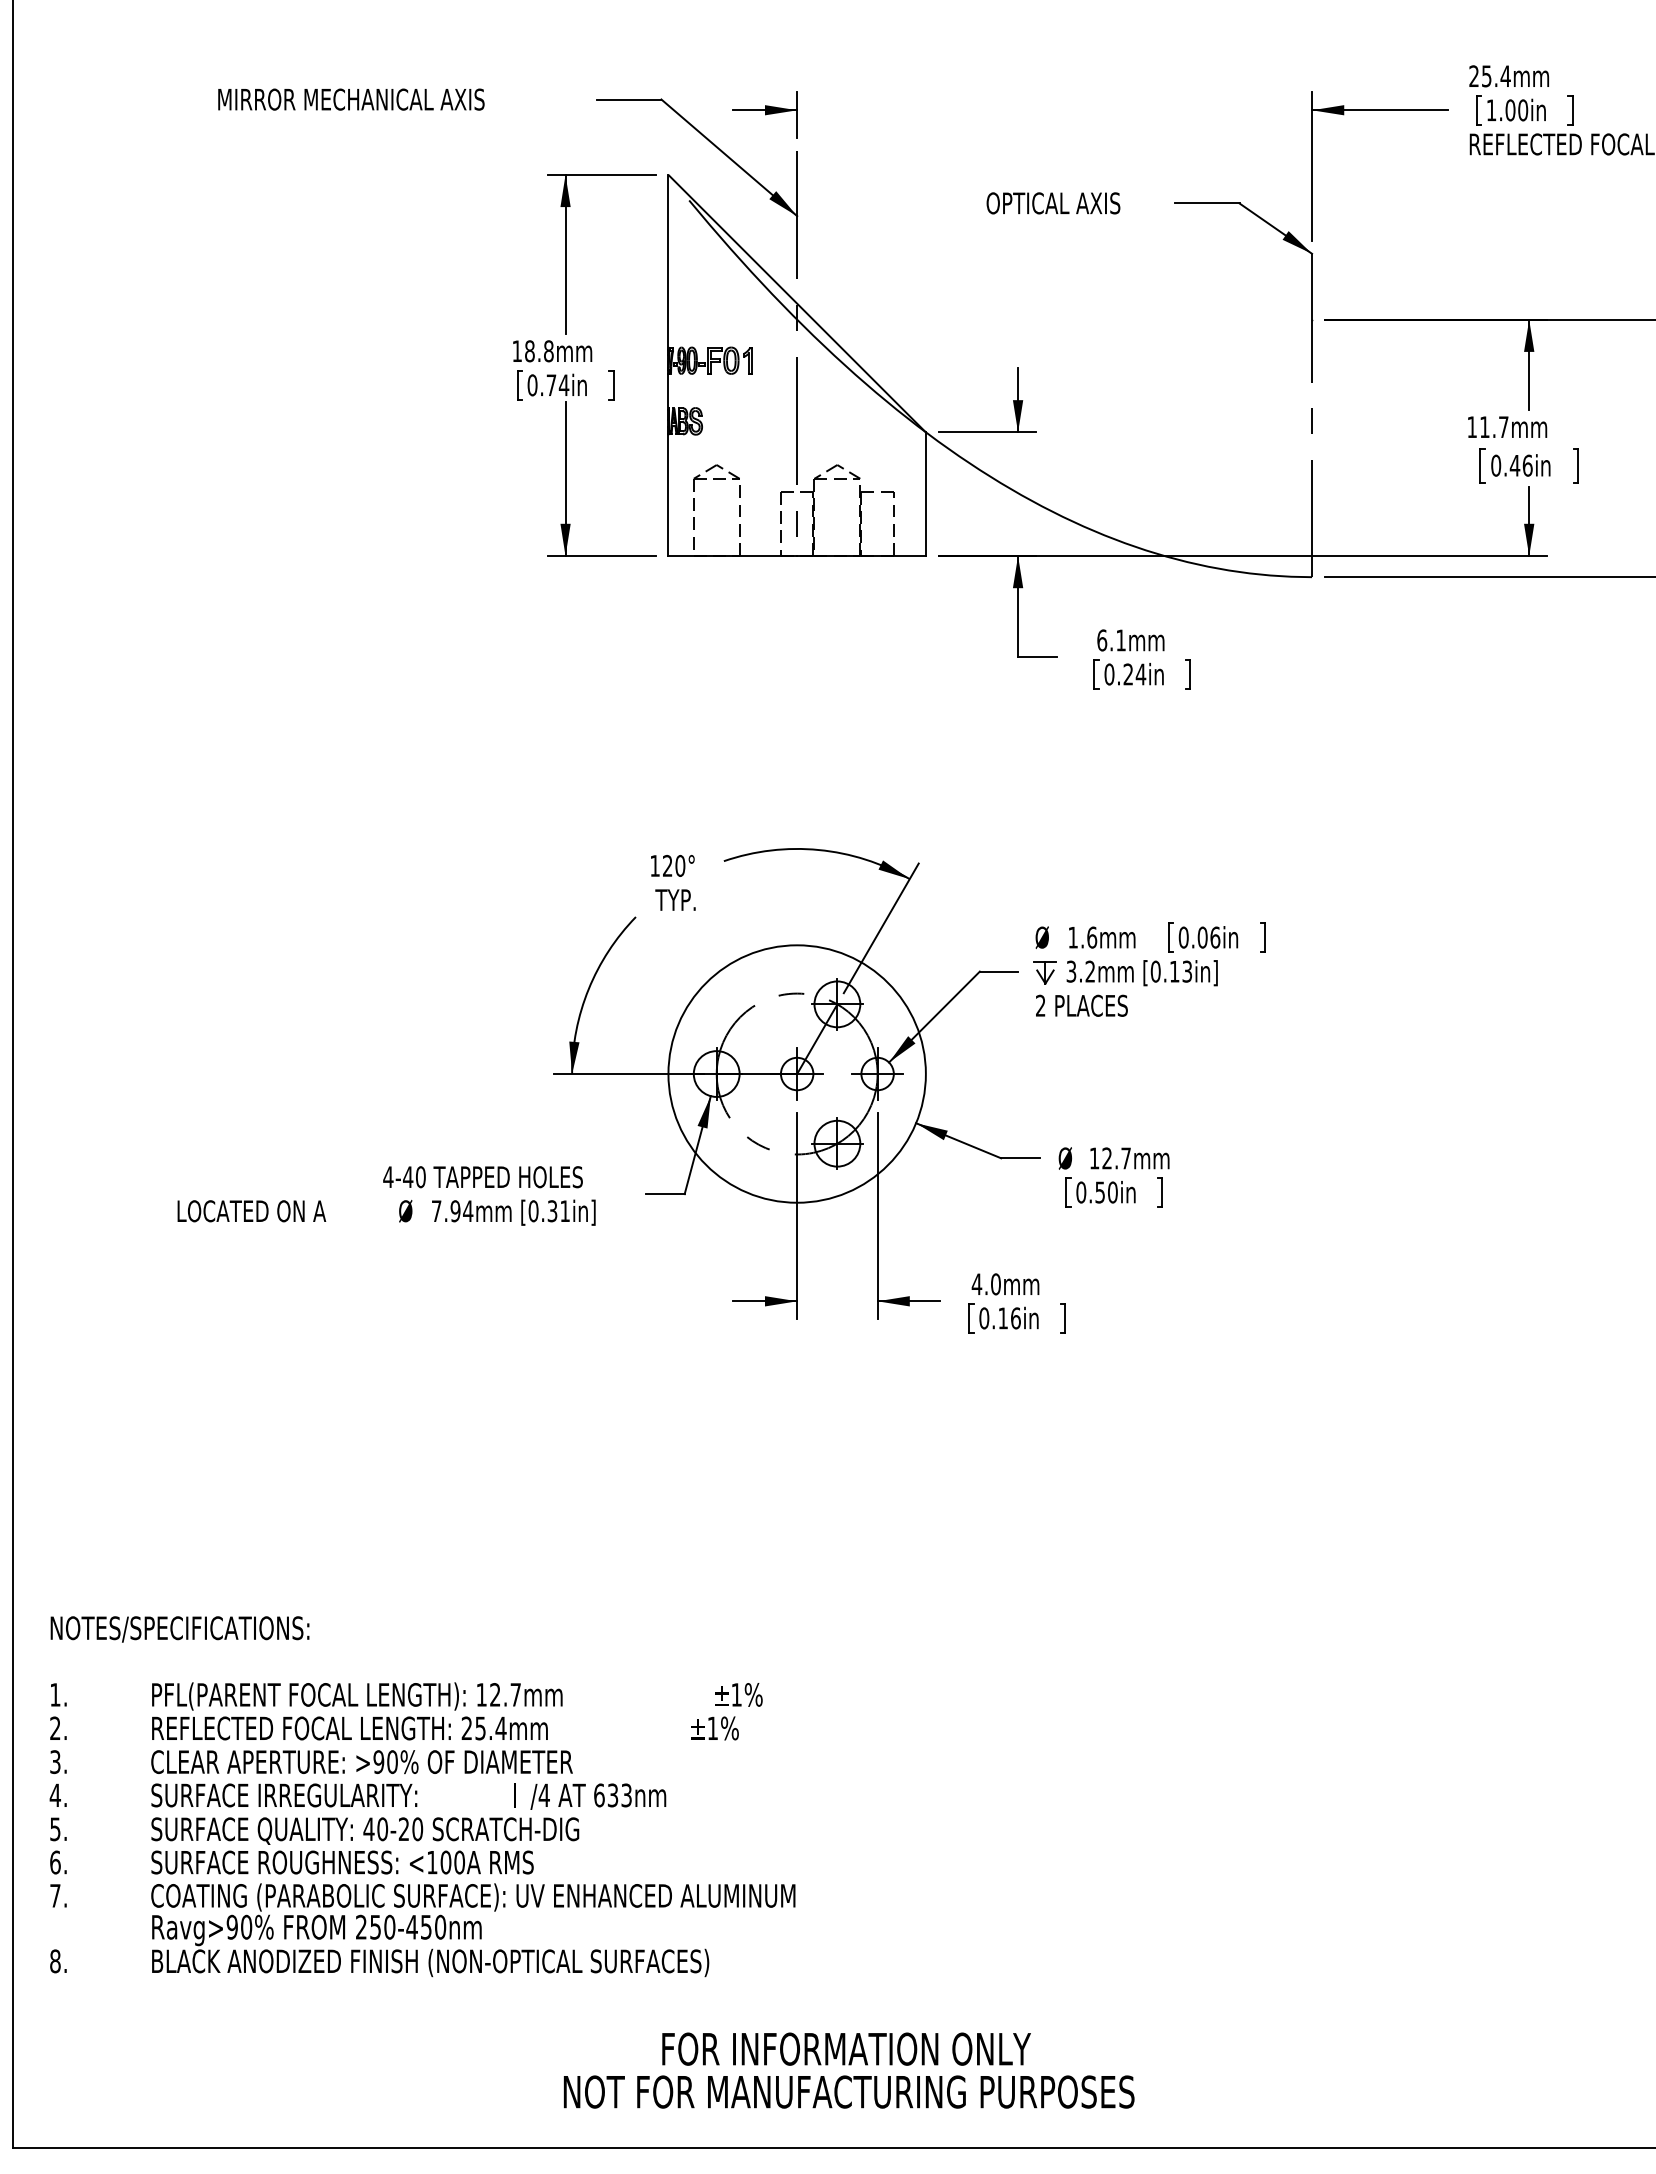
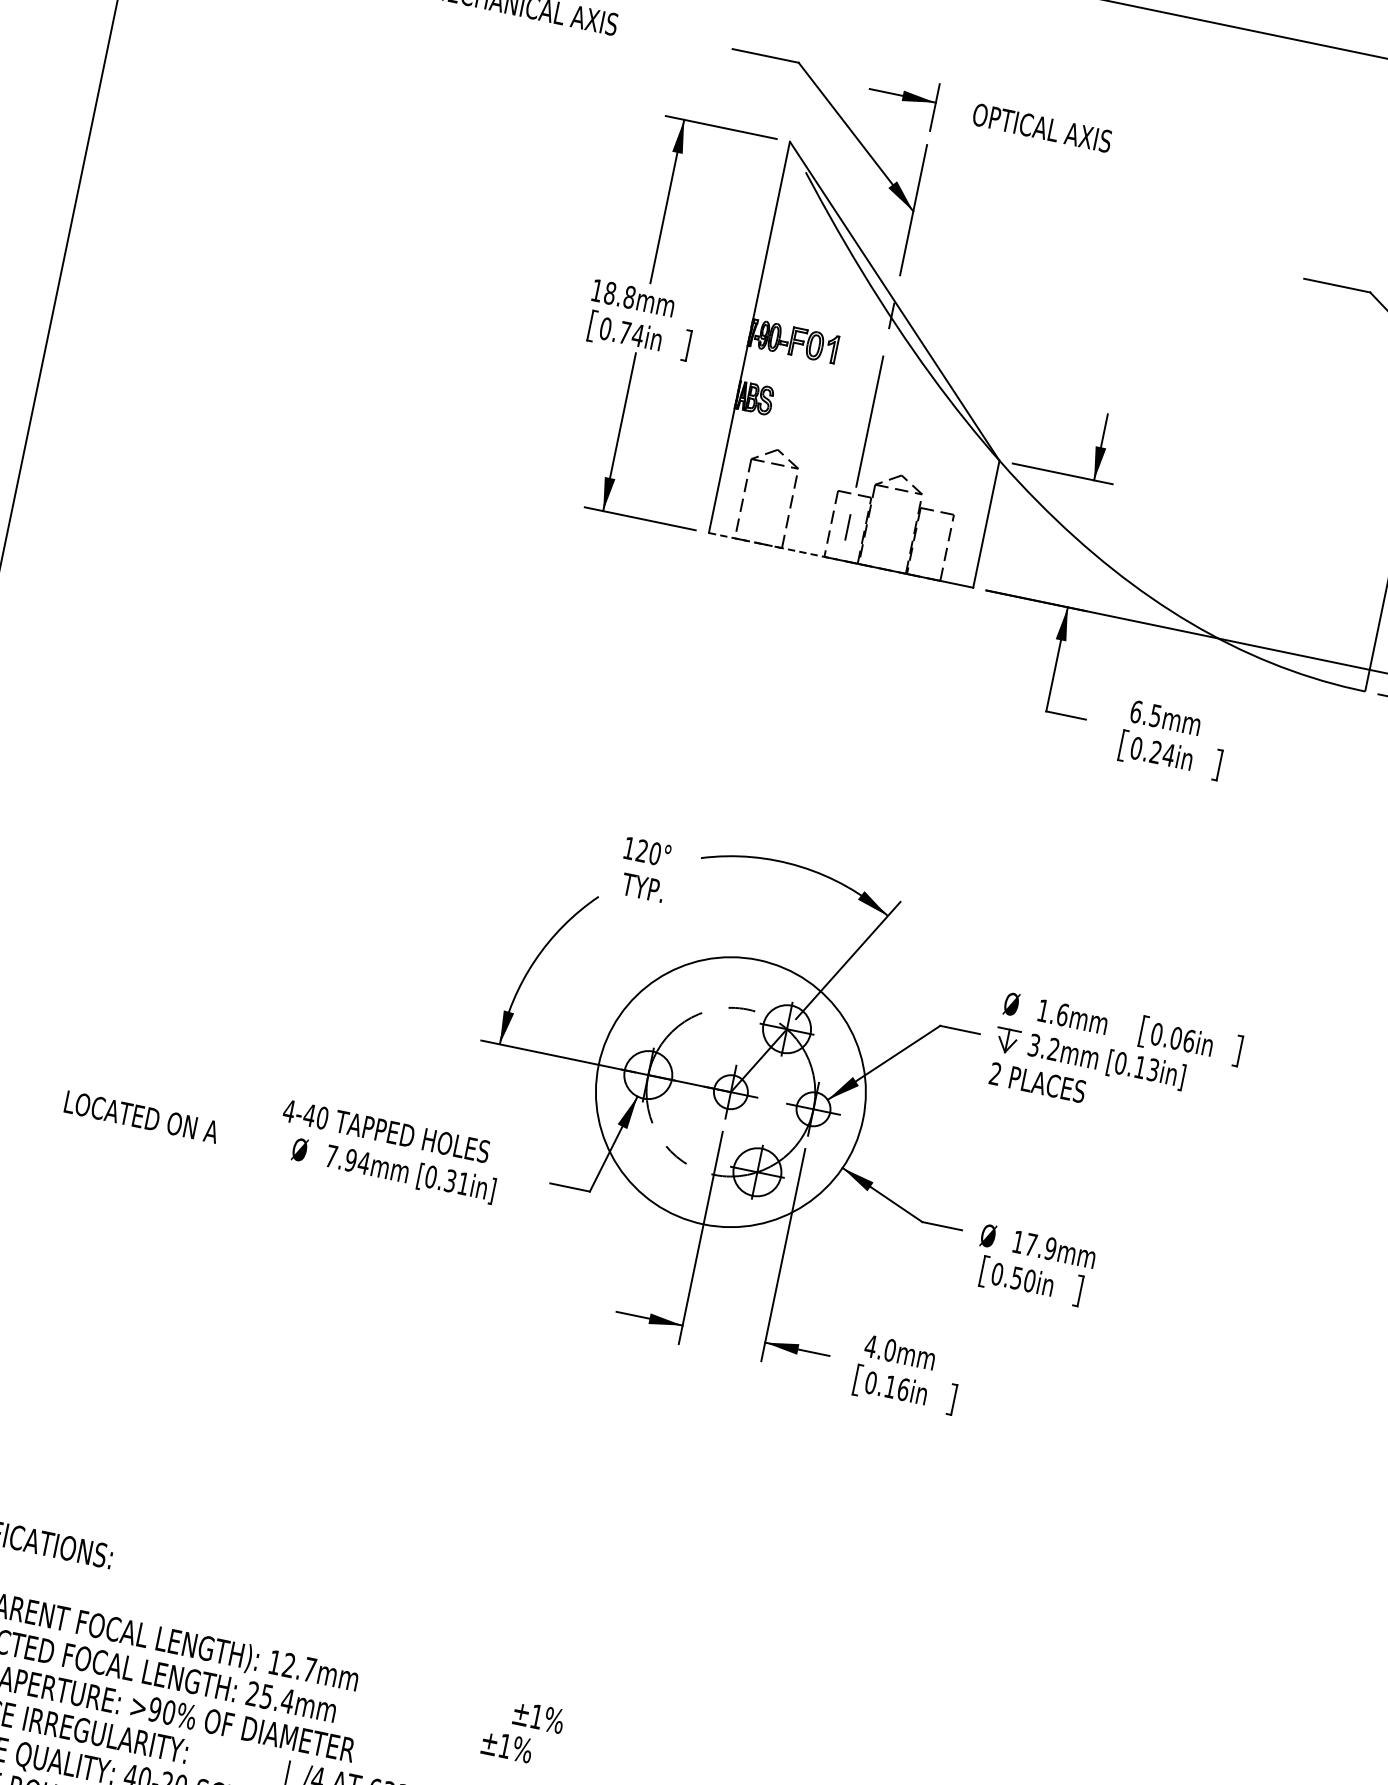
text: (1053, 203) -> (1042, 128), moved
line: (733, 556) -> (775, 547), solid -> dashed
text: (1120, 640) -> (1155, 715), 6.1mm -> 6.5mm
text: (1116, 1158) -> (1040, 1246), 12.7mm -> 17.9mm

